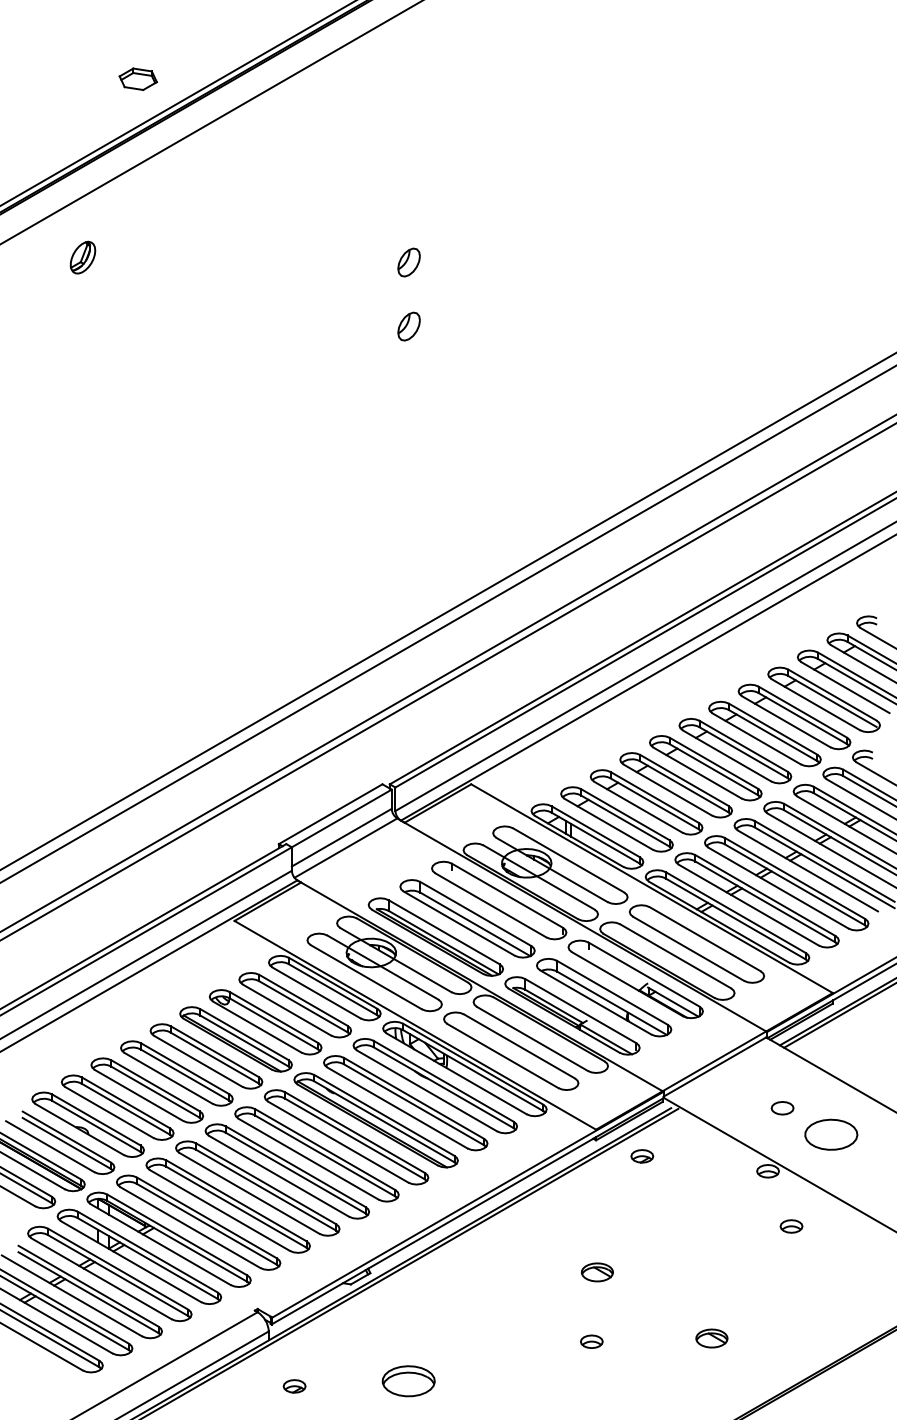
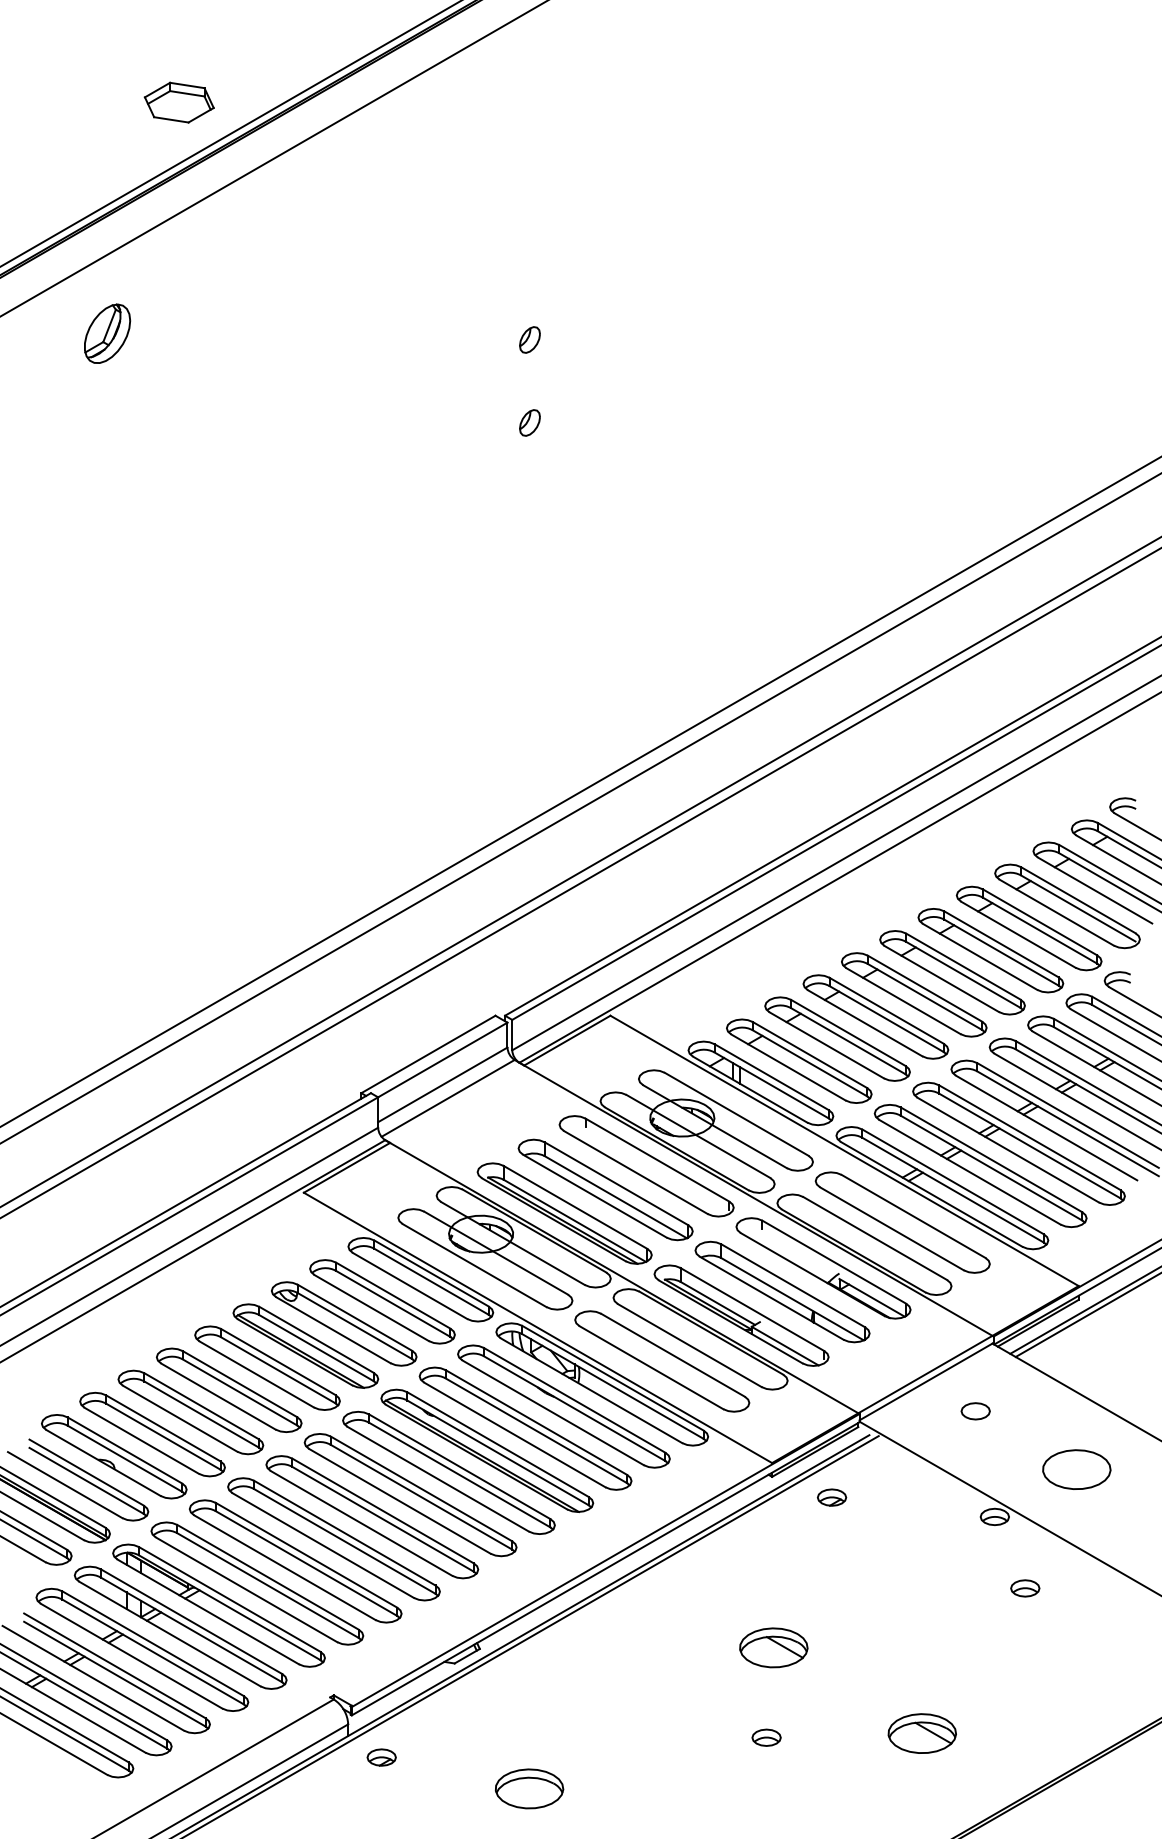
part: (137, 79) -> (178, 102), size x1.43
part: (82, 257) -> (107, 333), size x1.43
part: (408, 262) -> (529, 339), size x0.71
part: (408, 326) -> (529, 422), size x0.71
part: (782, 1108) -> (975, 1411), moved
part: (597, 1272) -> (773, 1647), size x1.67
part: (711, 1338) -> (921, 1733), size x1.67
part: (294, 1386) -> (381, 1757), moved

